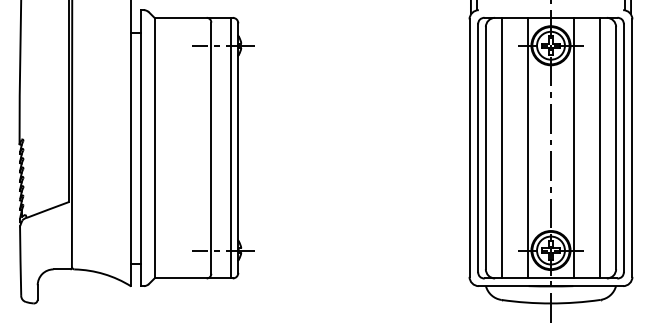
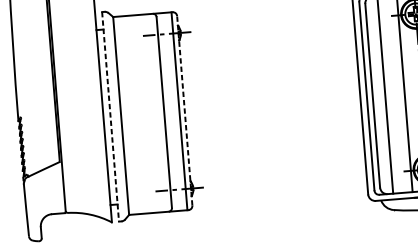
line: (140, 148) -> (110, 117), solid -> dashed
line: (238, 148) -> (184, 111), solid -> dashed

